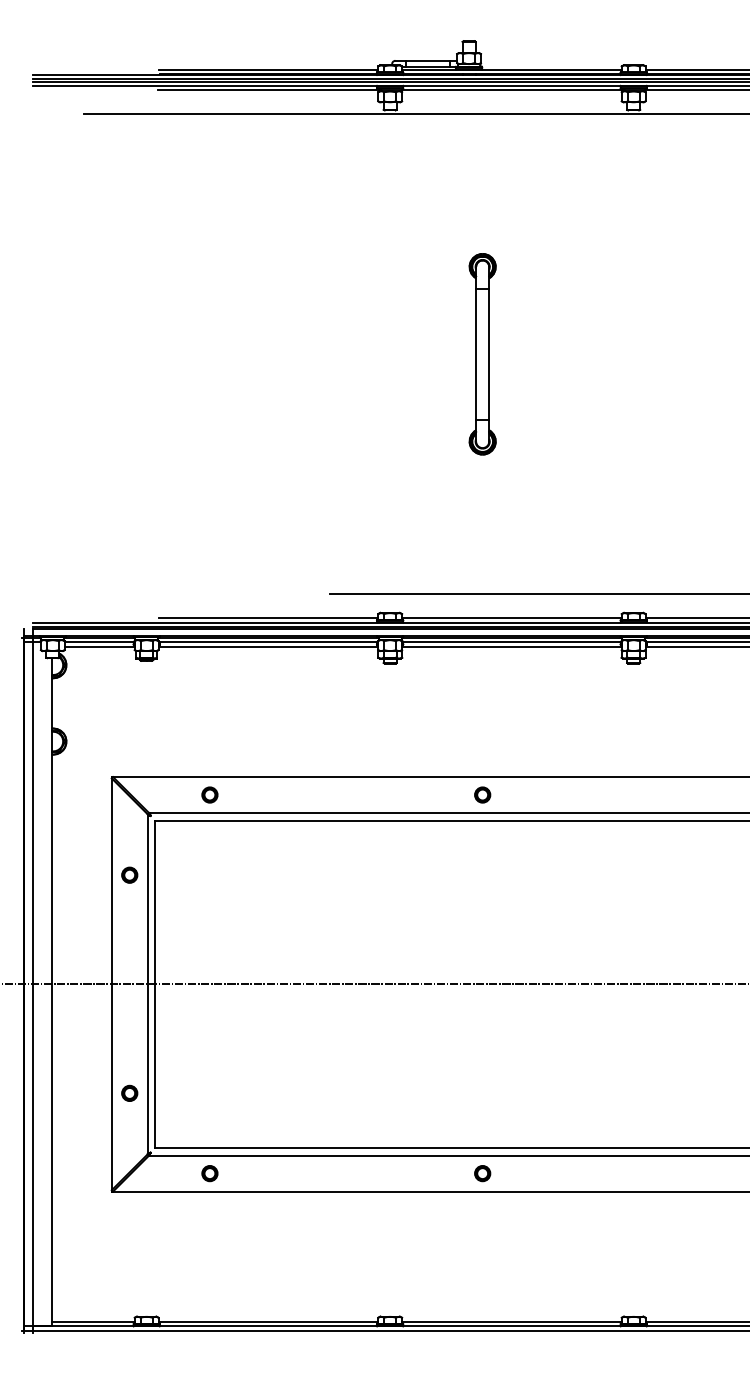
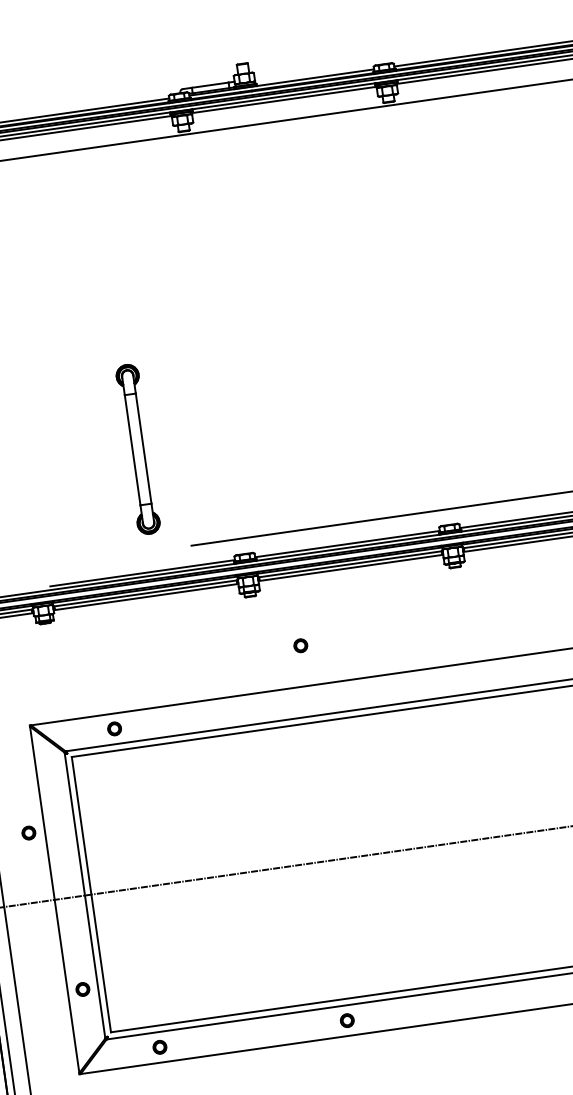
part: (482, 354) -> (138, 449), moved
part: (482, 794) -> (300, 645), moved
part: (129, 874) -> (28, 832), moved
part: (482, 1173) -> (347, 1020), moved

